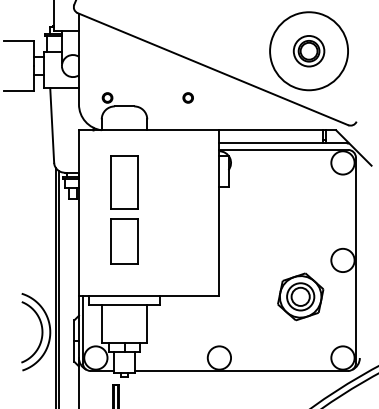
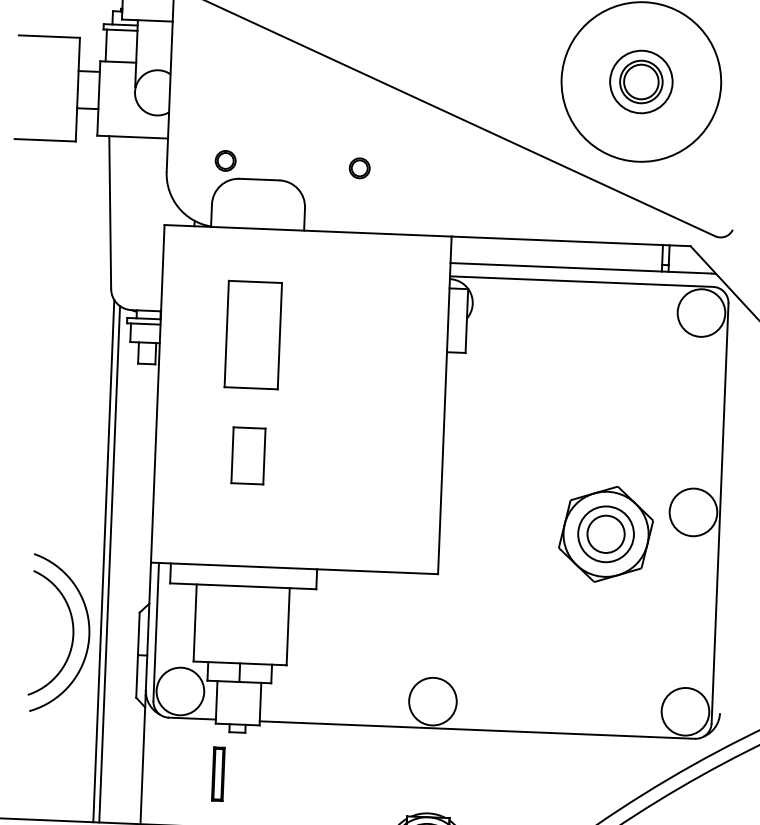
part: (187, 97) -> (358, 167), moved
part: (124, 241) -> (248, 455), size x0.6
part: (300, 296) -> (605, 533), moved

